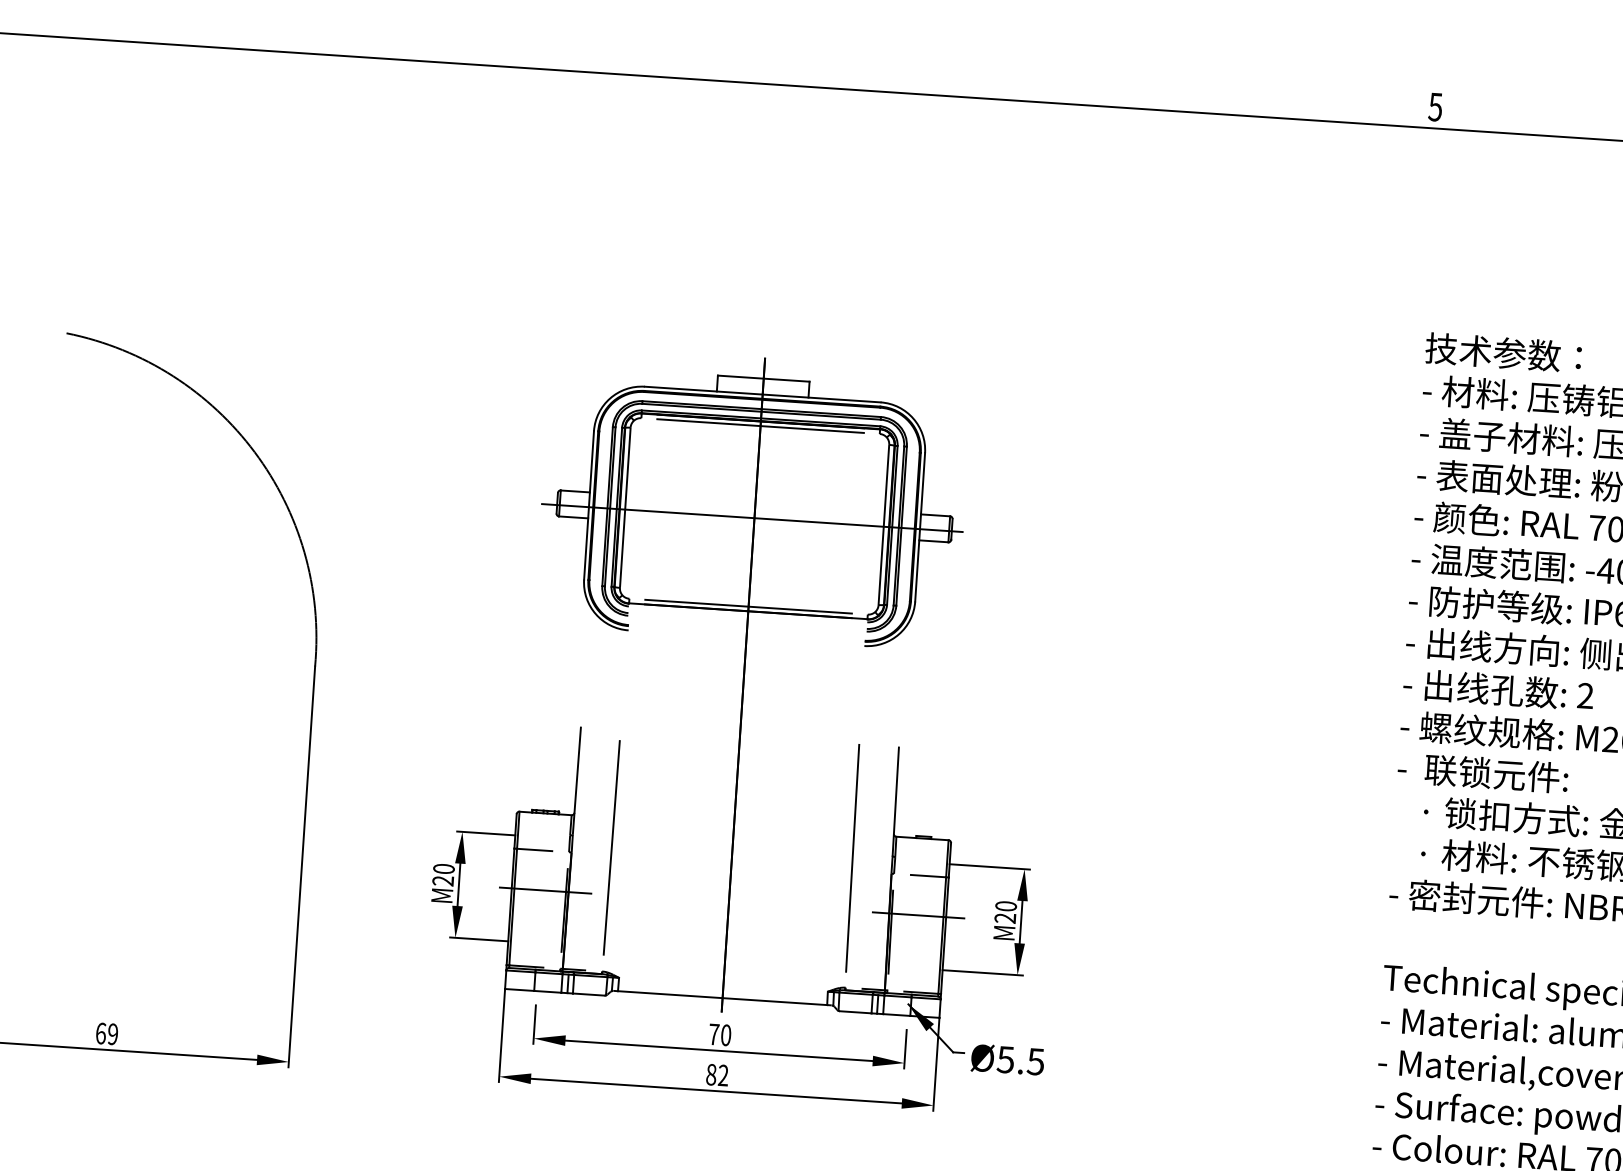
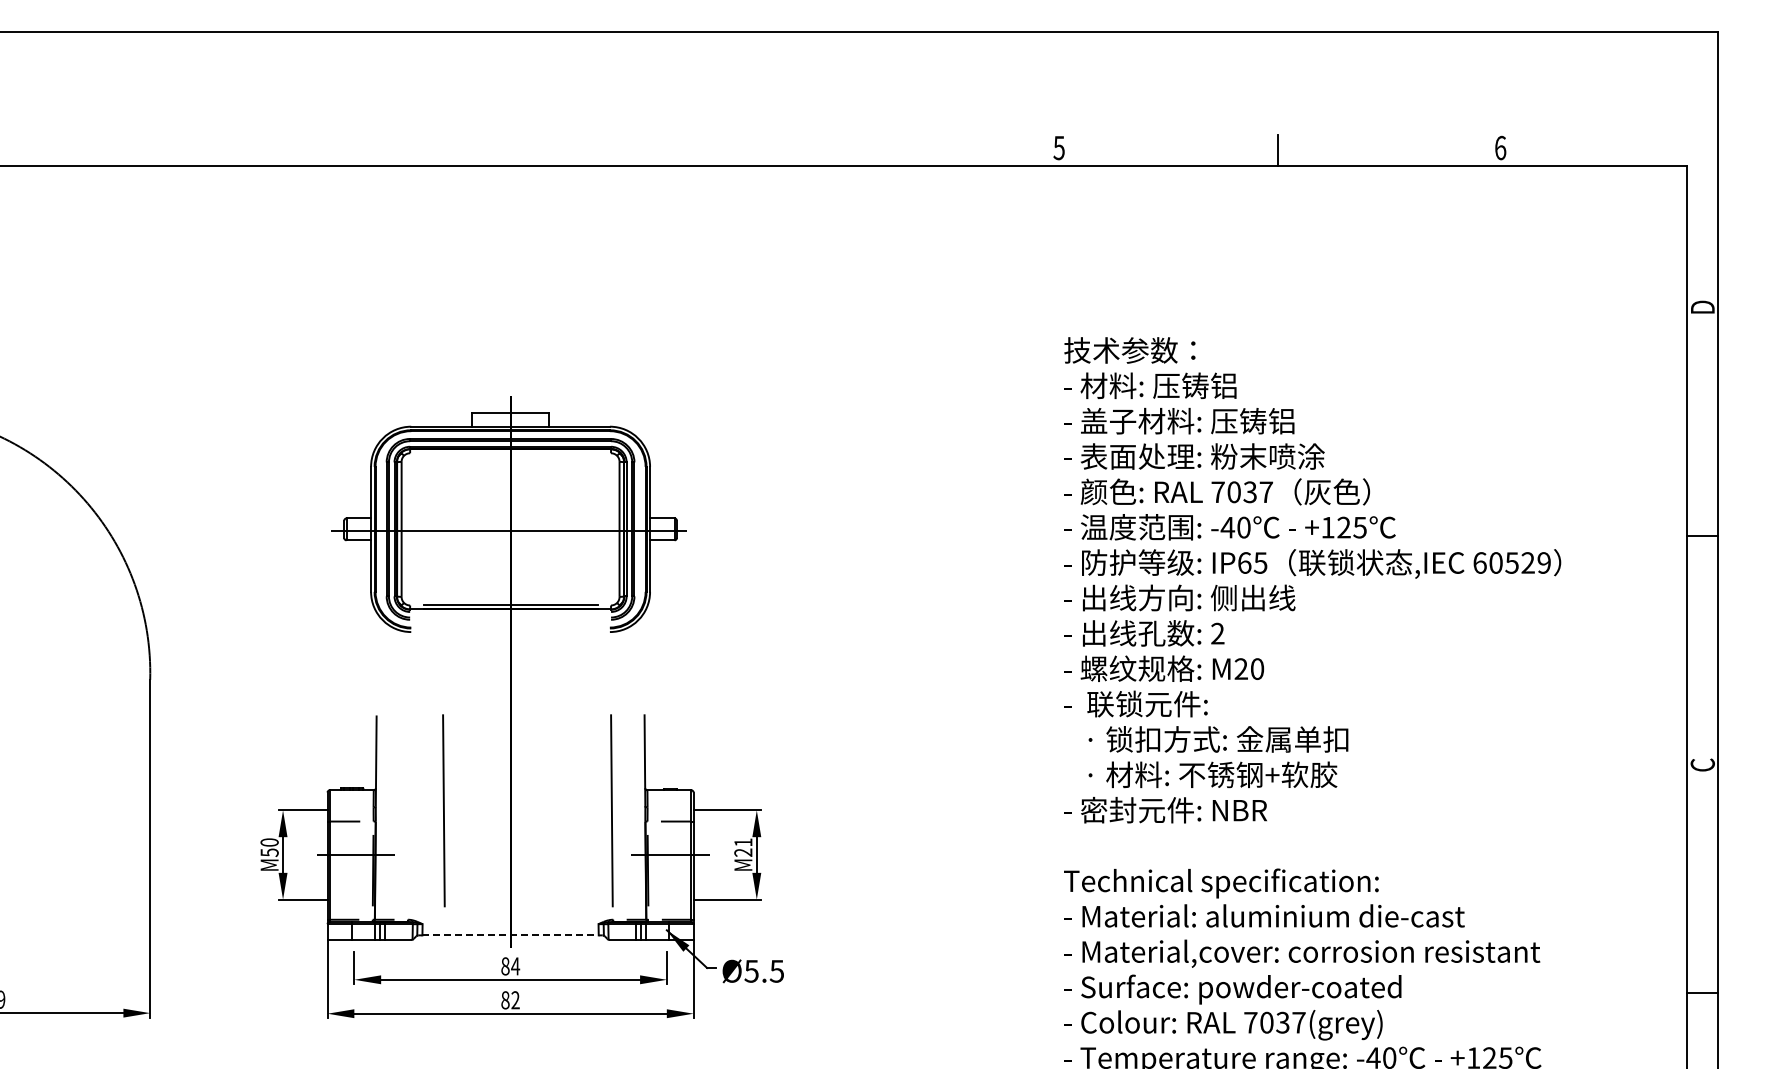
line: (760, 426) -> (510, 453), removed
line: (652, 844) -> (443, 810), added
line: (610, 847) -> (408, 815), removed
text: (443, 880) -> (269, 852), M20 -> M50
text: (1006, 906) -> (743, 842), M20 -> M21
line: (723, 998) -> (511, 935), solid -> dashed
text: (720, 1035) -> (510, 966), 70 -> 84

